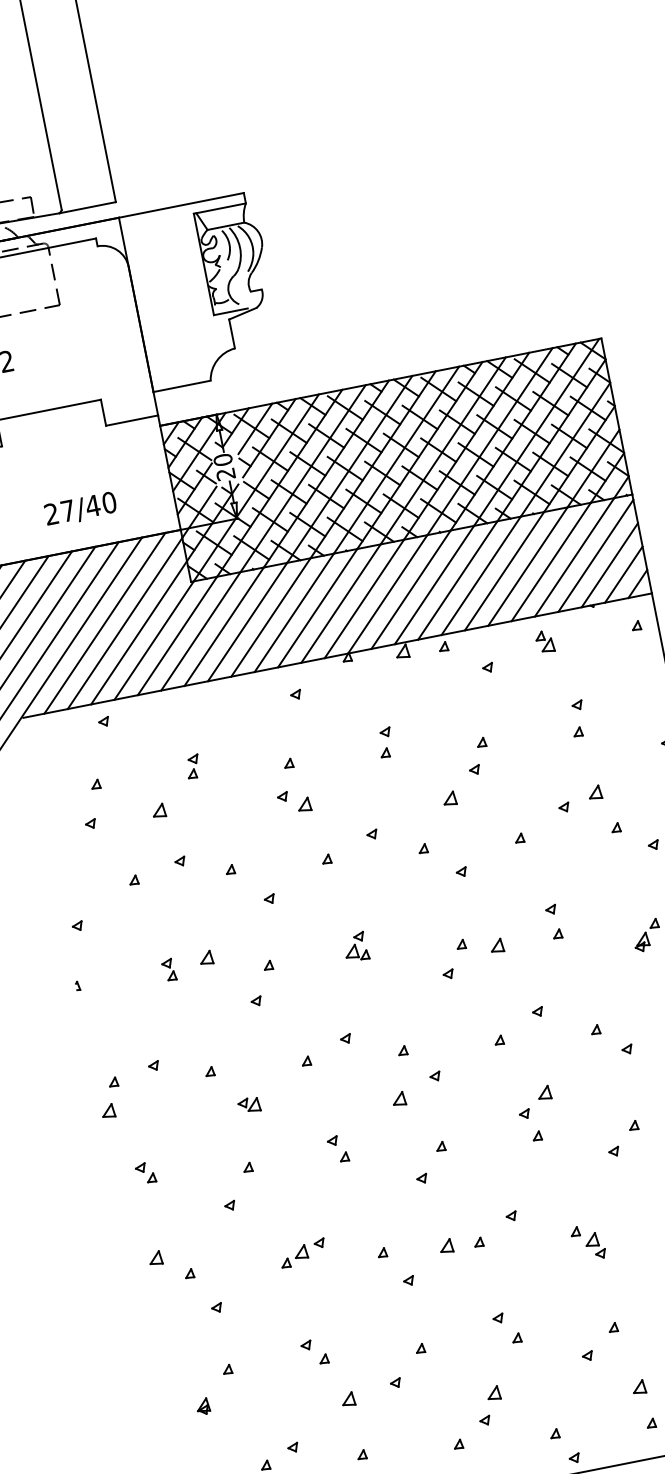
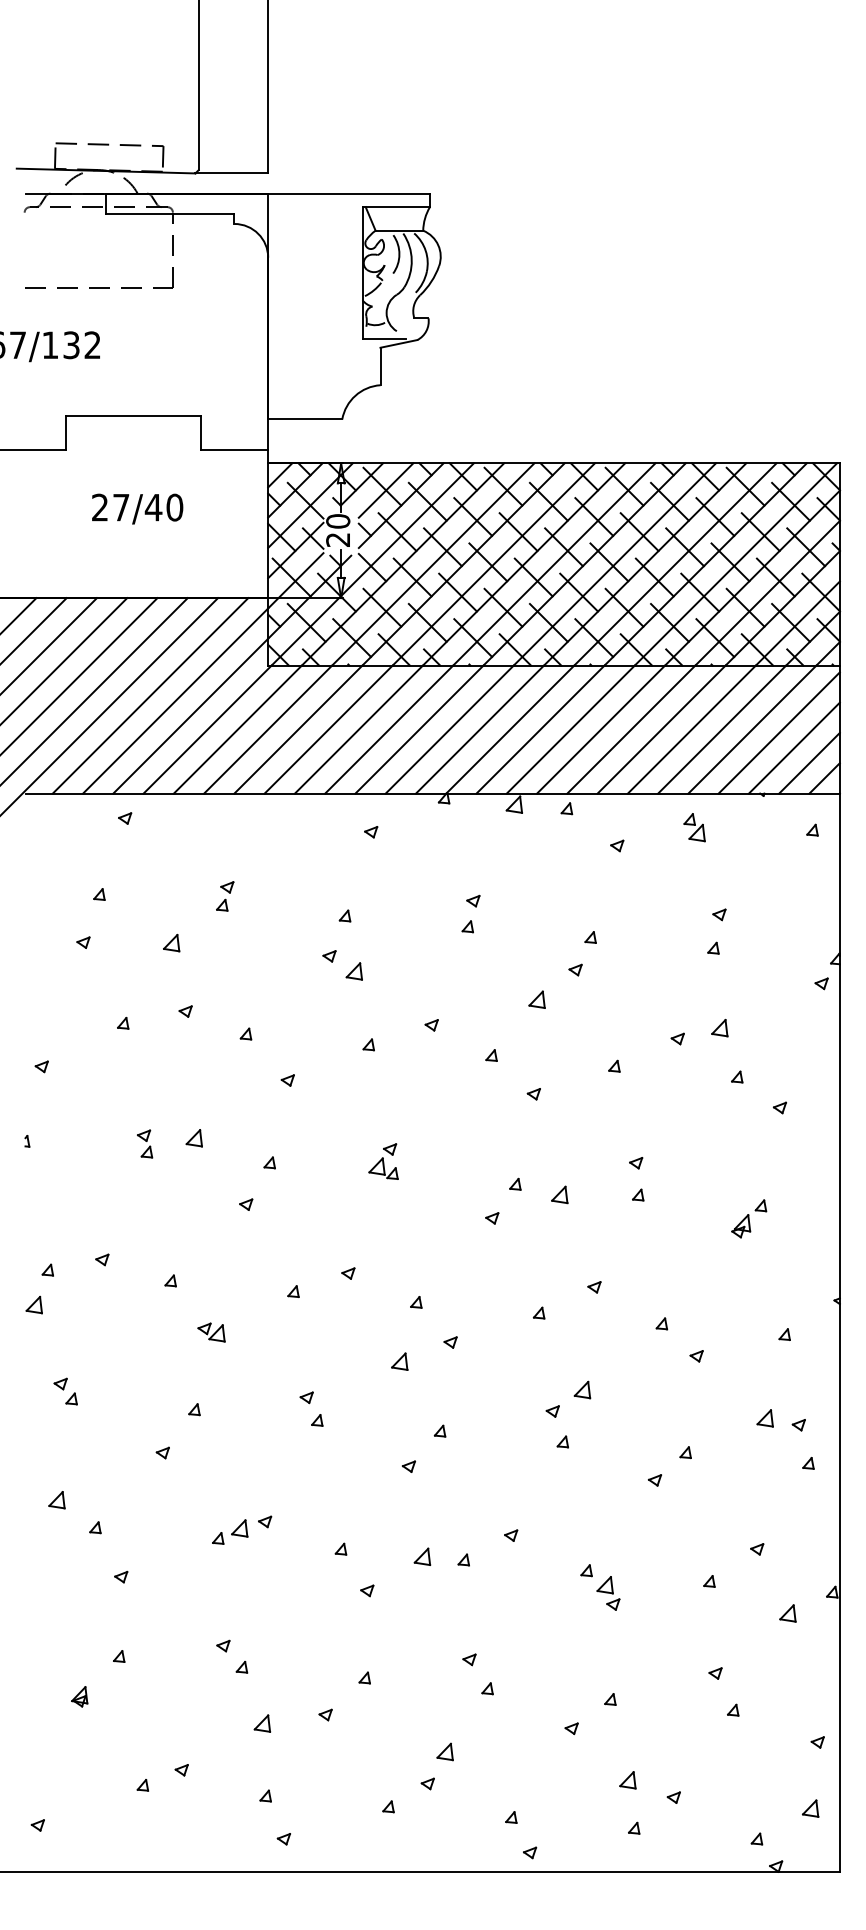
text: (80, 509) -> (137, 508), moved

